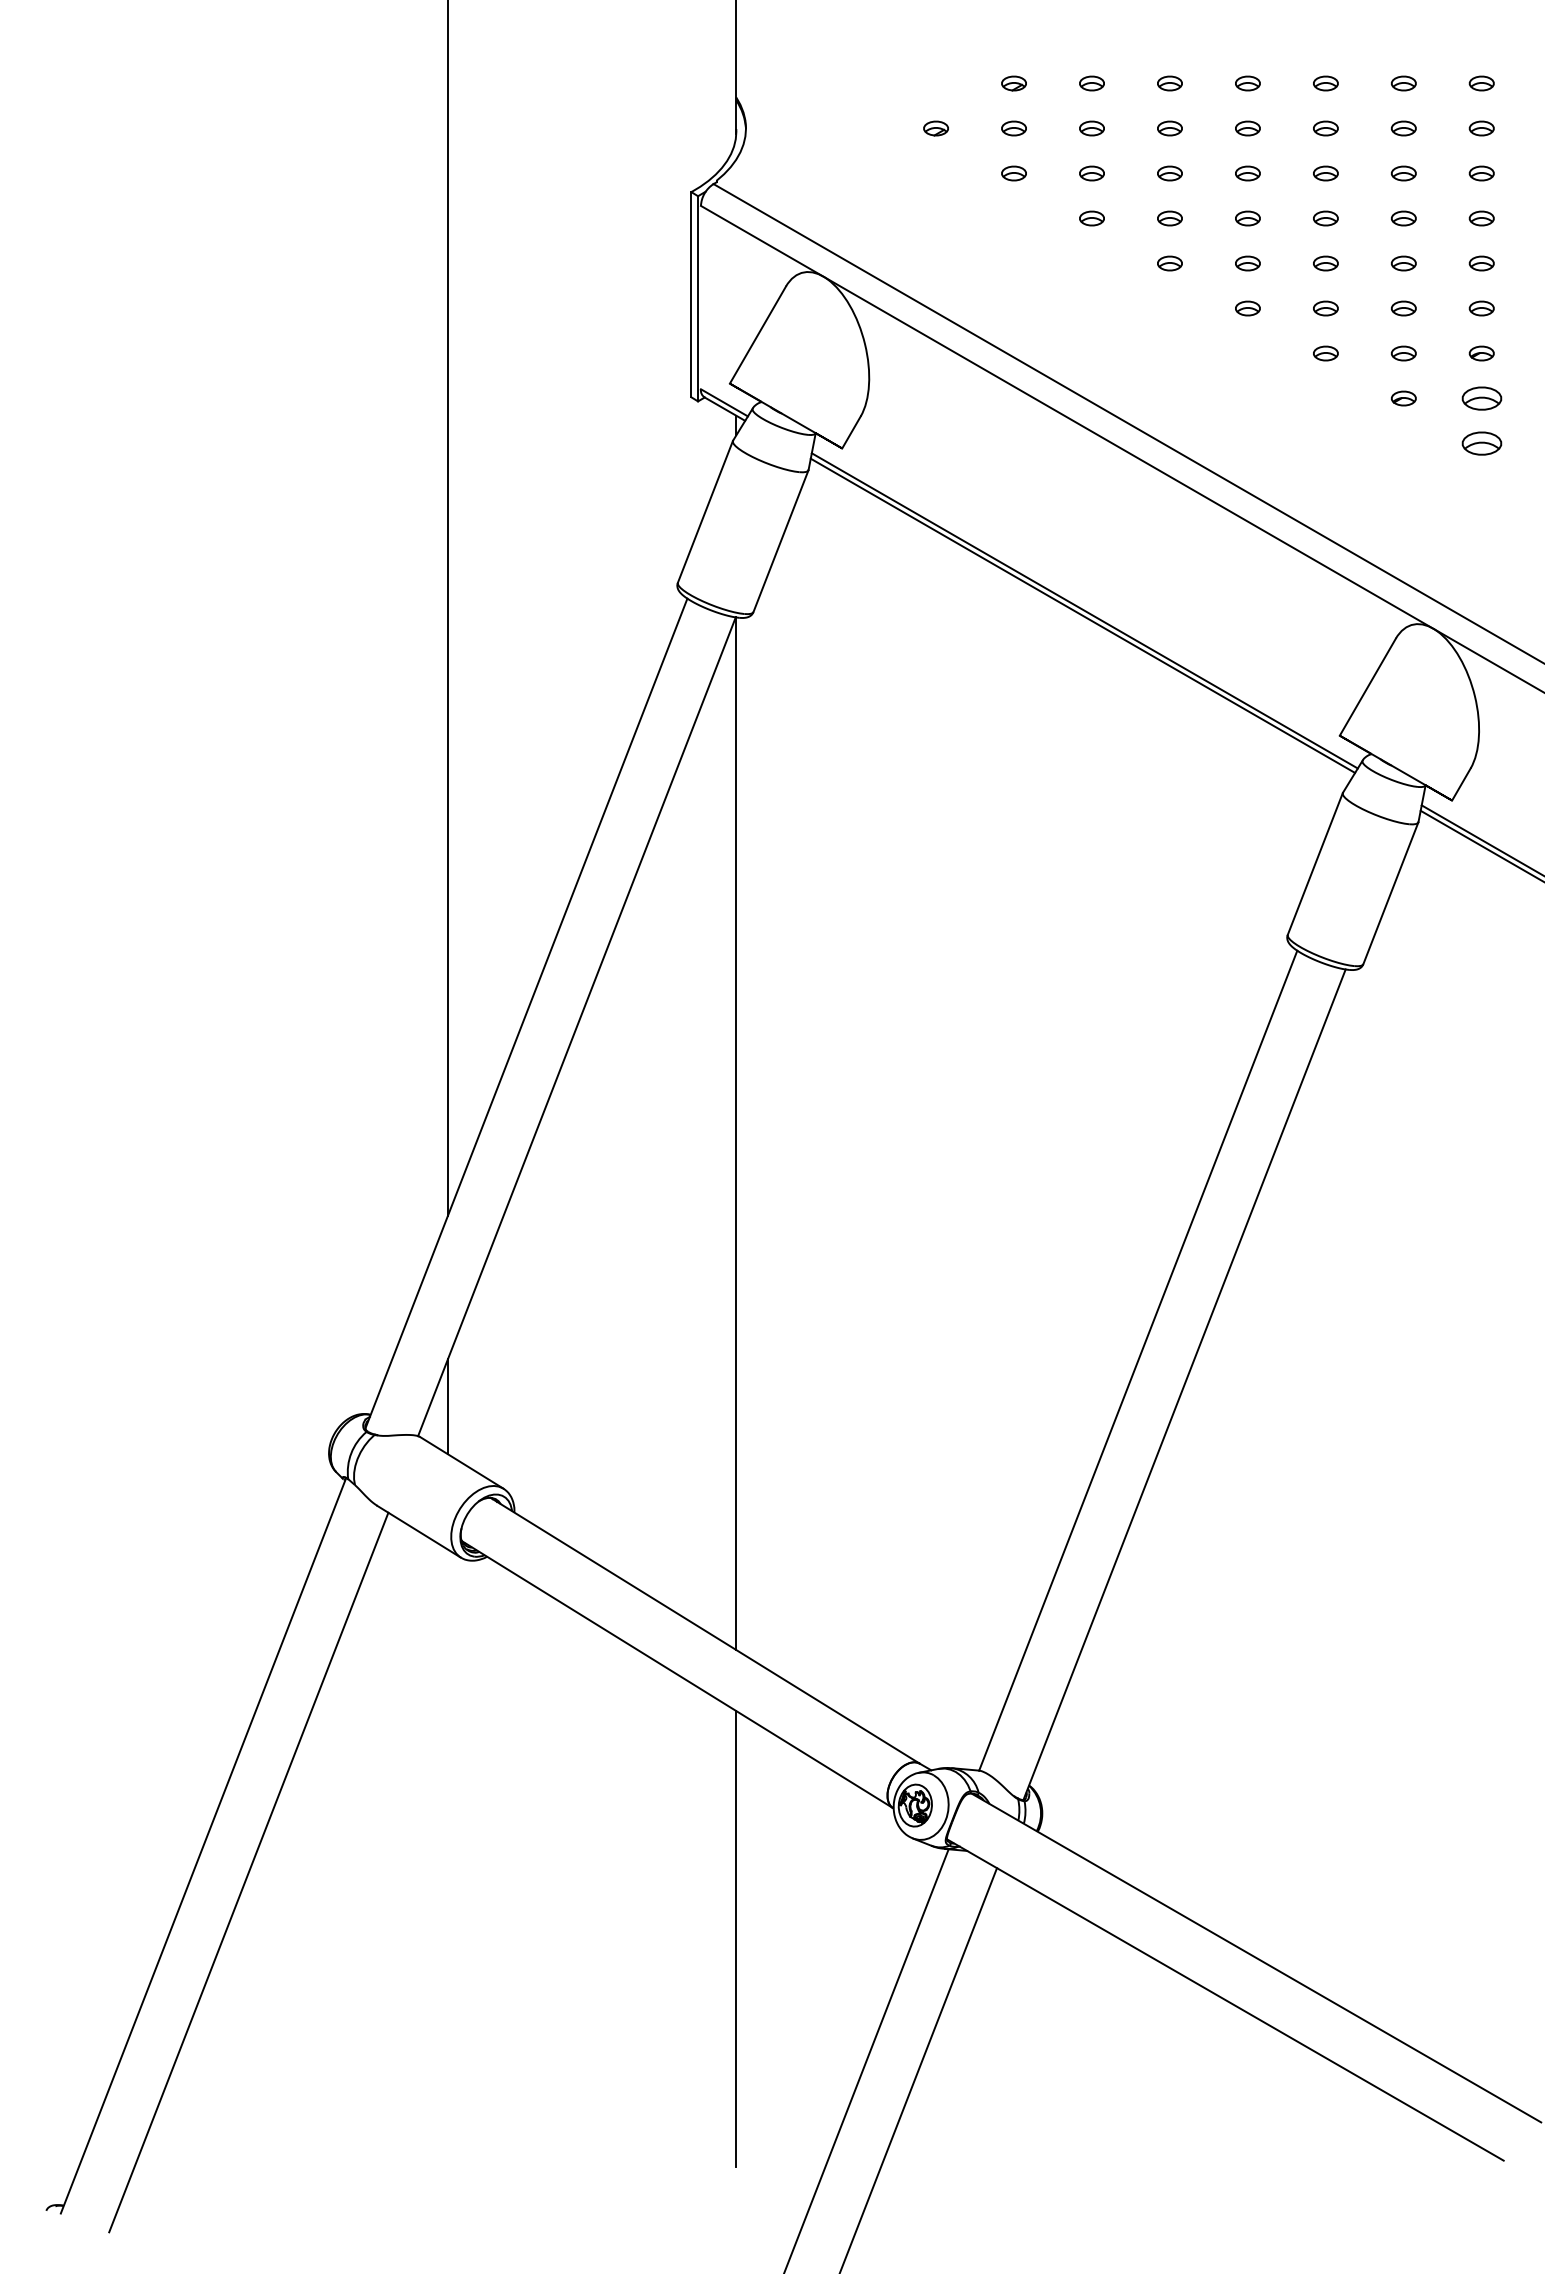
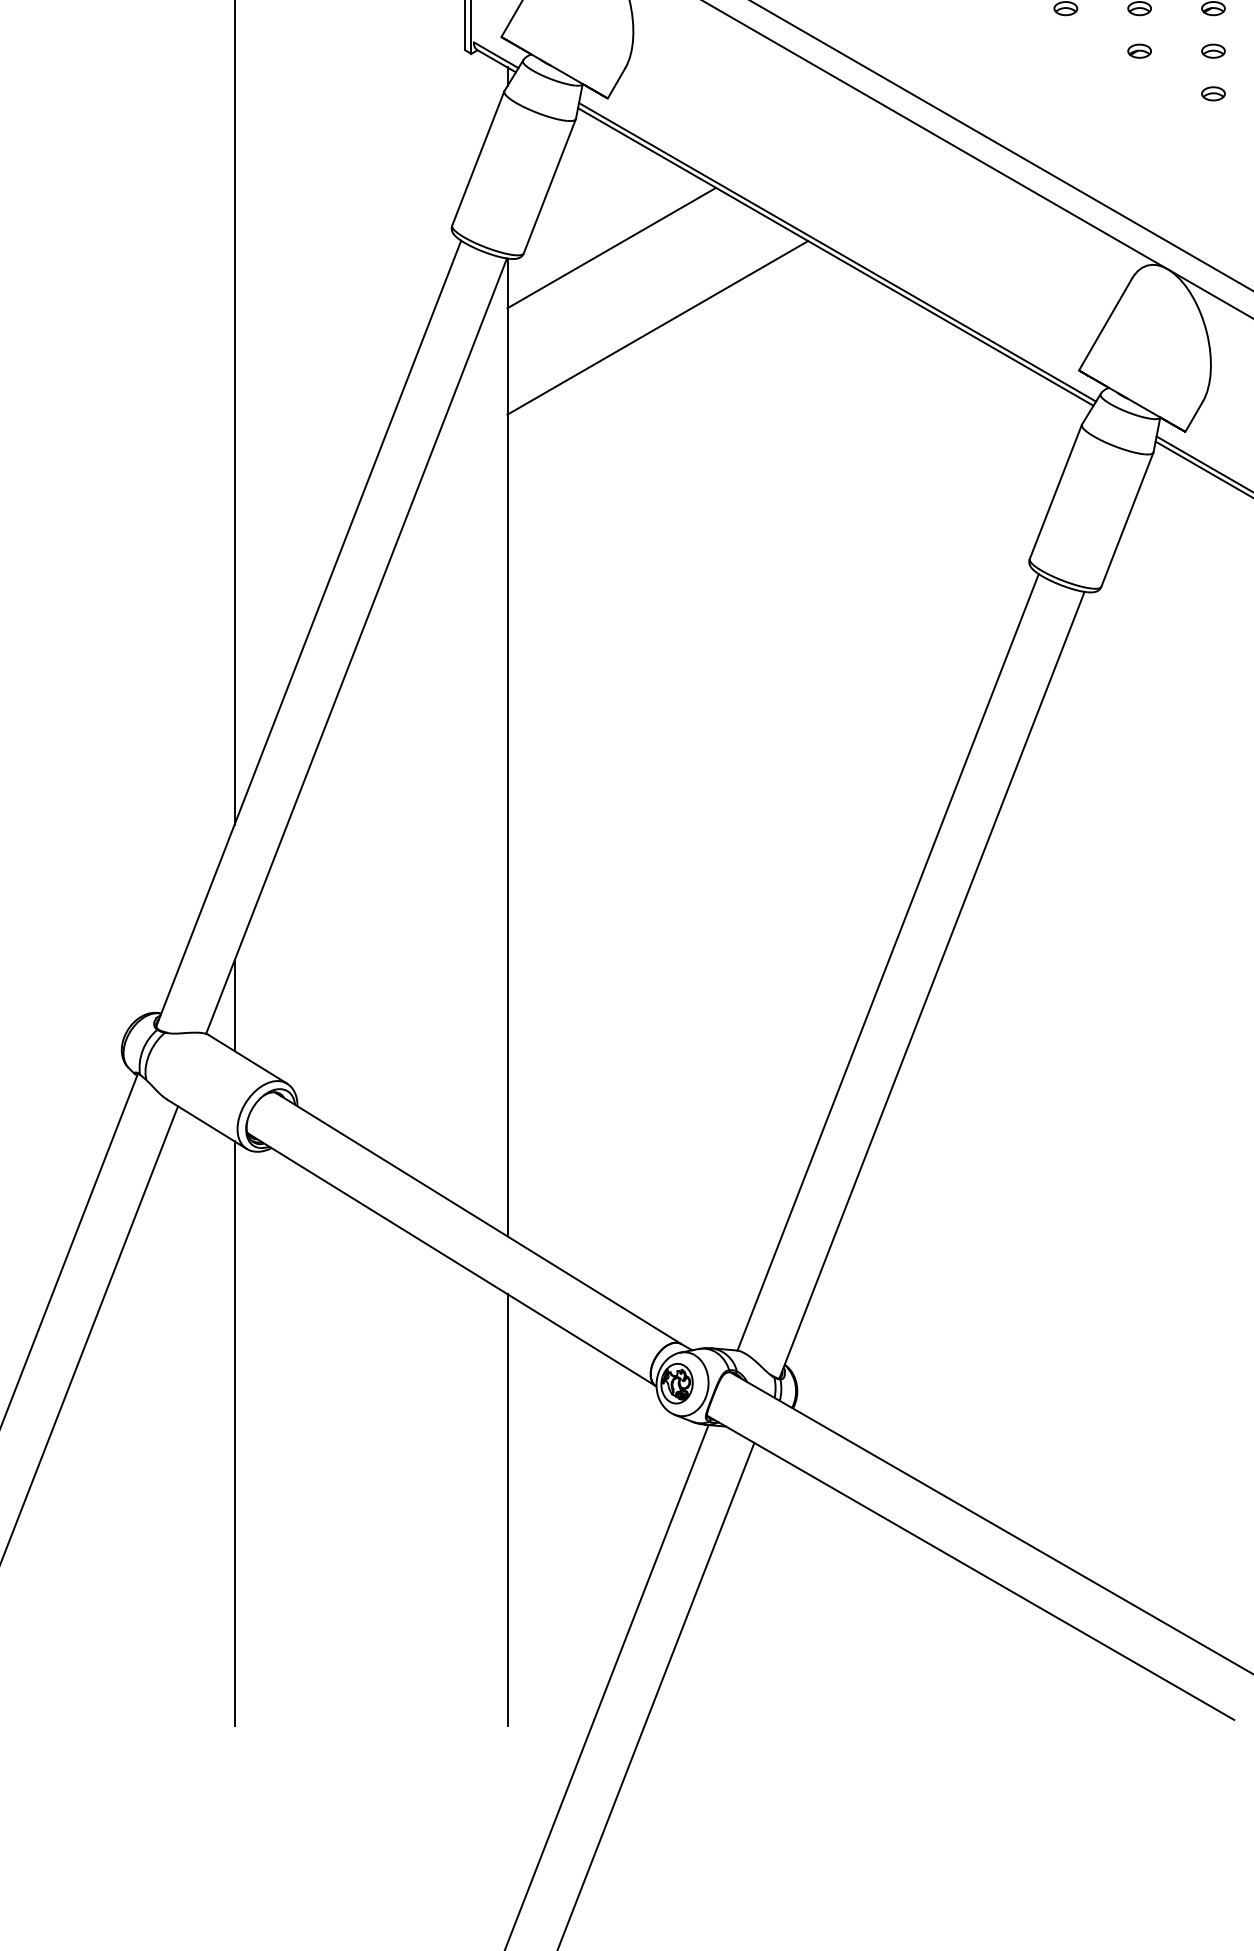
part: (1481, 398) -> (1213, 51), size x0.62
part: (1481, 443) -> (1213, 93), size x0.62
line: (846, 606) -> (611, 248), added
line: (894, 690) -> (657, 327), added
line: (448, 1858) -> (234, 1433), added

